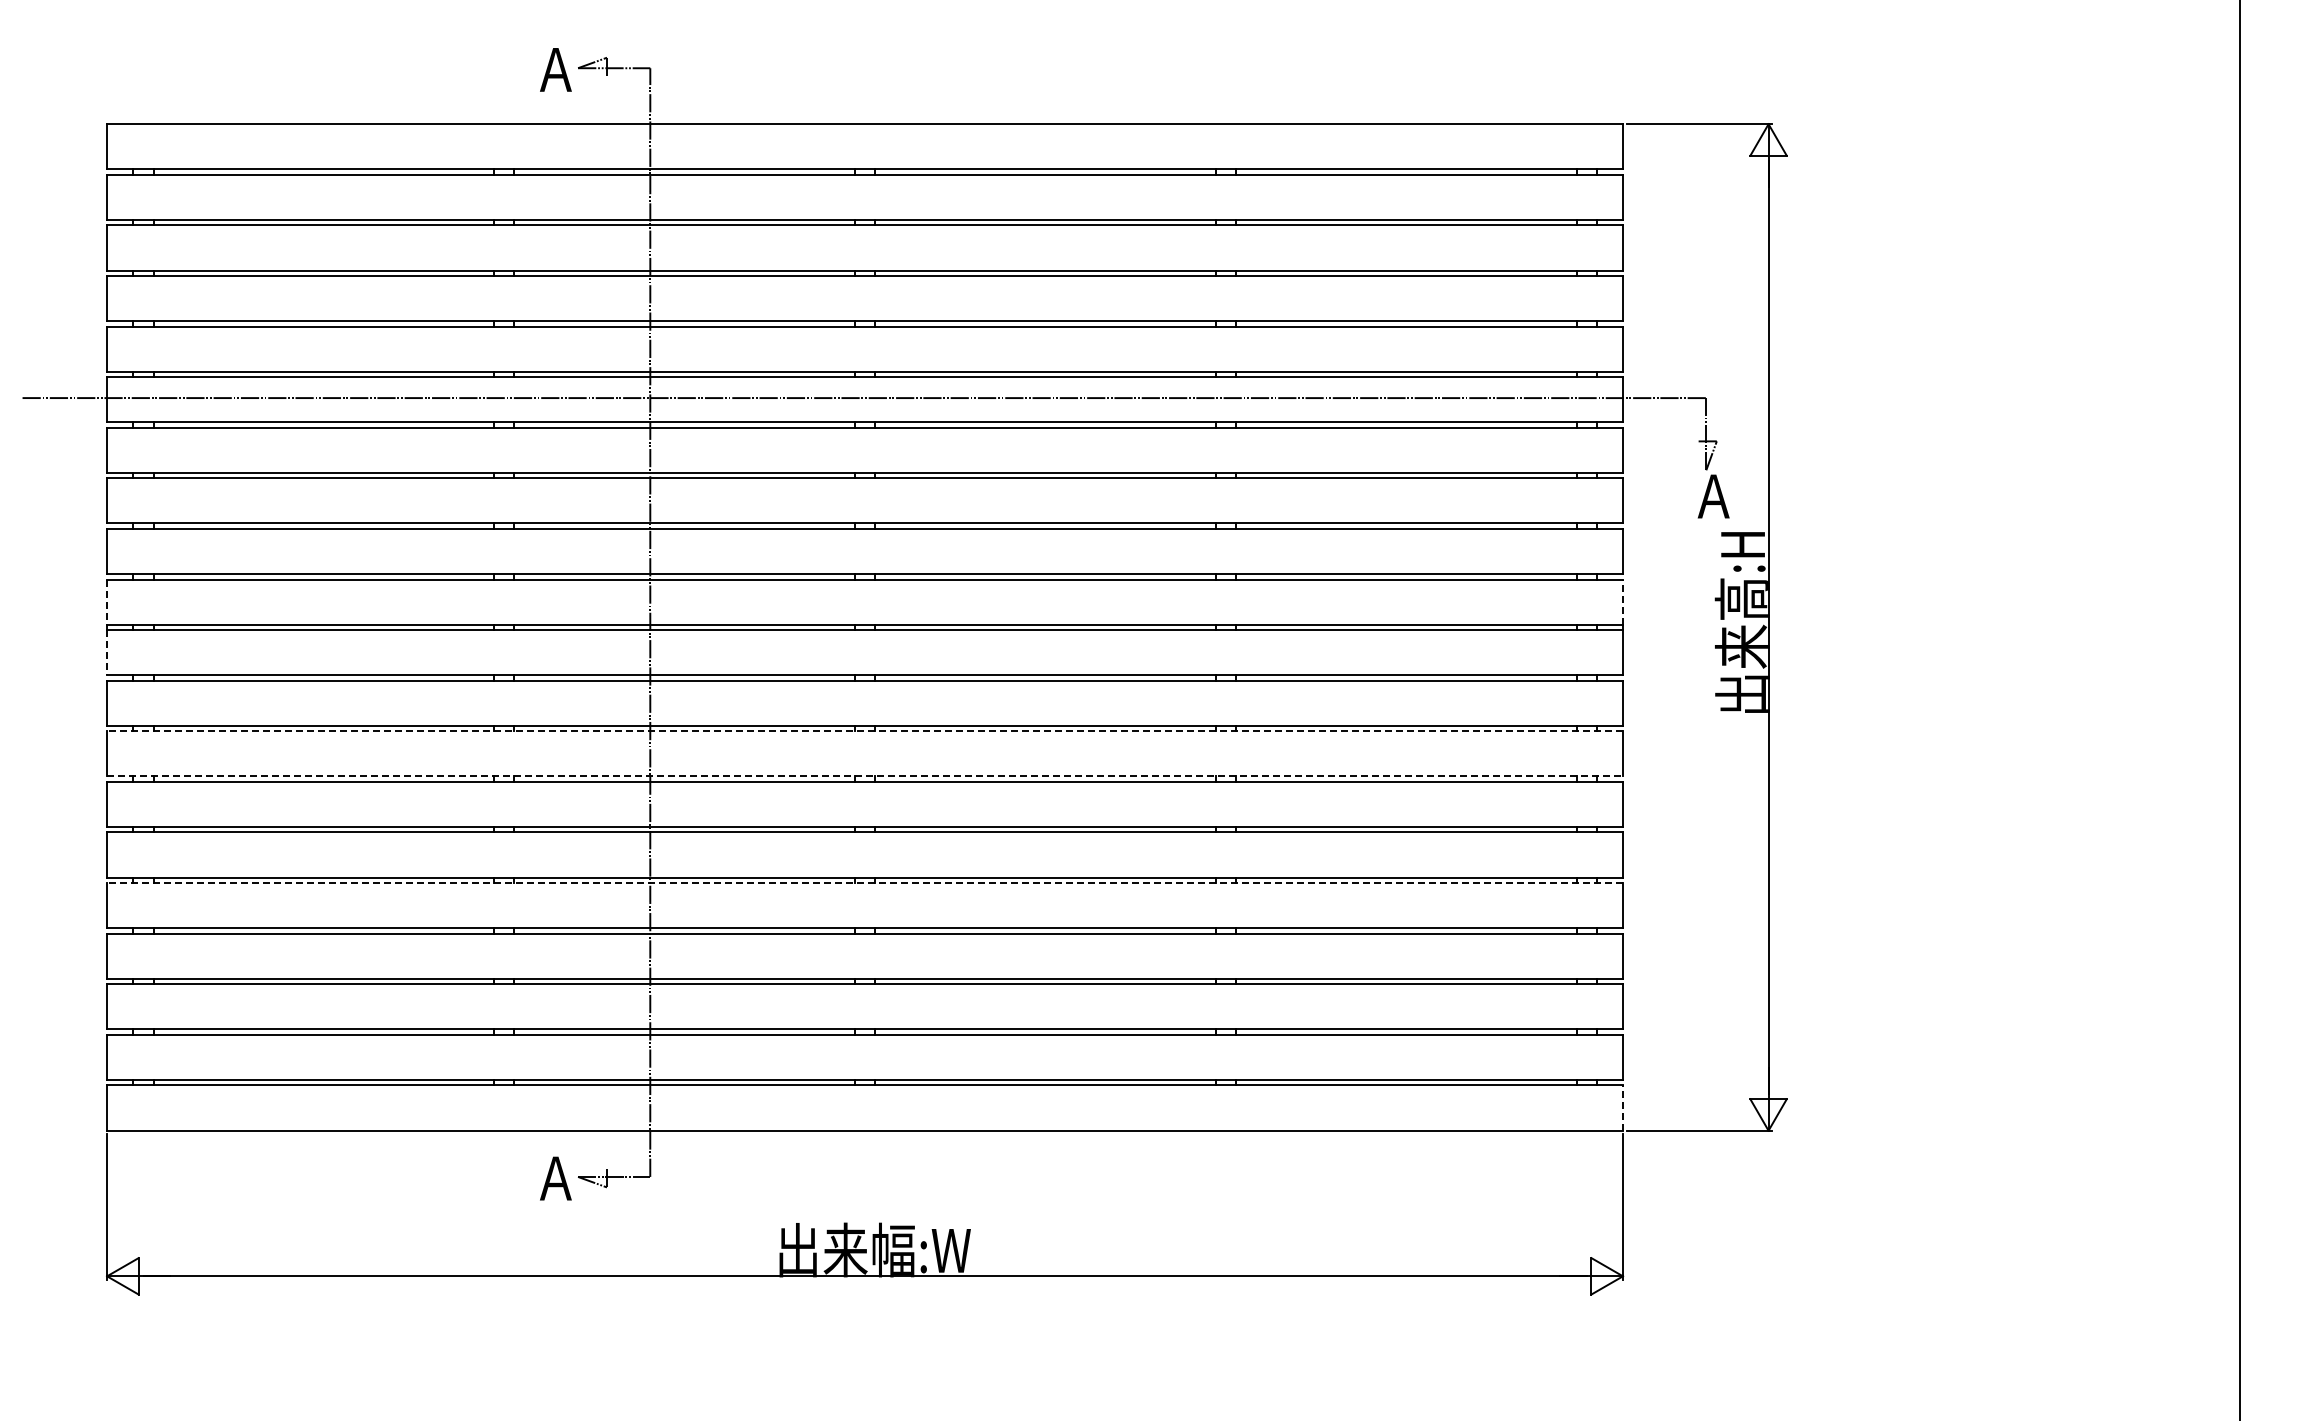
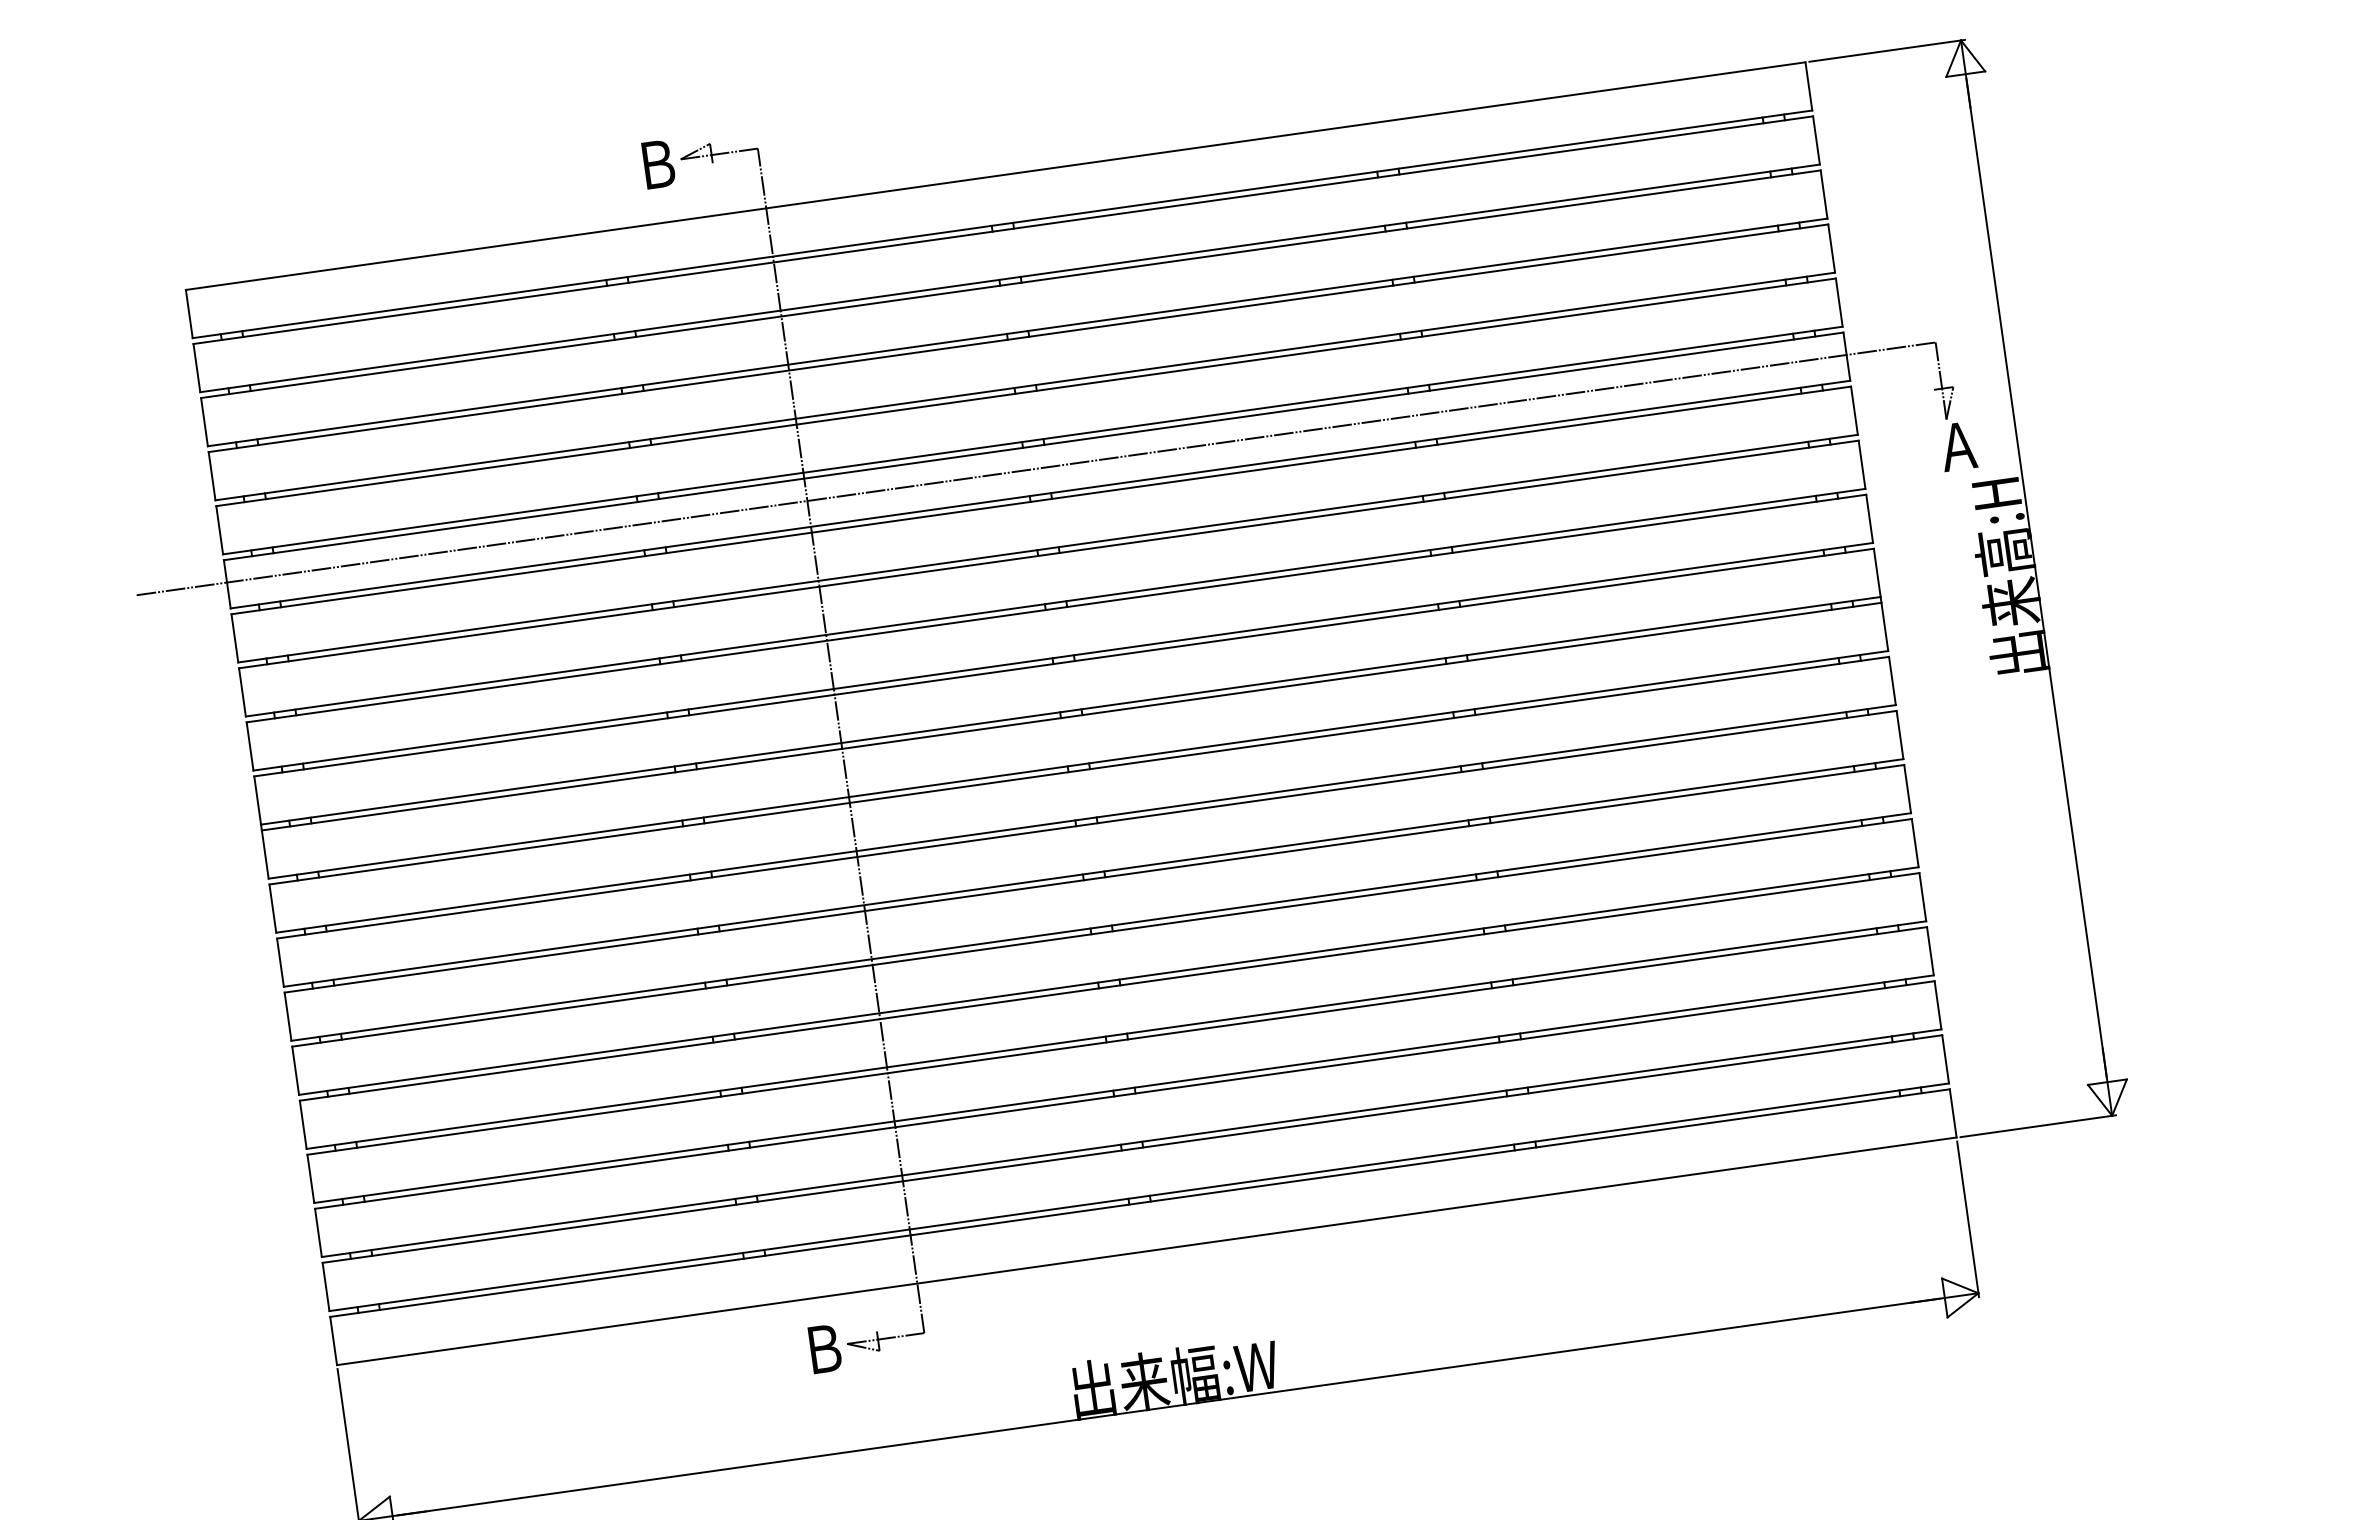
text: (555, 69) -> (656, 164), Ａ -> Ｂ
line: (107, 602) -> (258, 800), dashed -> solid
line: (1623, 602) -> (1877, 573), dashed -> solid
line: (107, 652) -> (265, 854), dashed -> solid
line: (865, 731) -> (1087, 824), dashed -> solid
line: (865, 776) -> (1094, 872), dashed -> solid
line: (865, 883) -> (1110, 987), dashed -> solid
line: (1623, 1107) -> (1953, 1112), dashed -> solid
text: (555, 1178) -> (823, 1349), Ａ -> Ｂ

